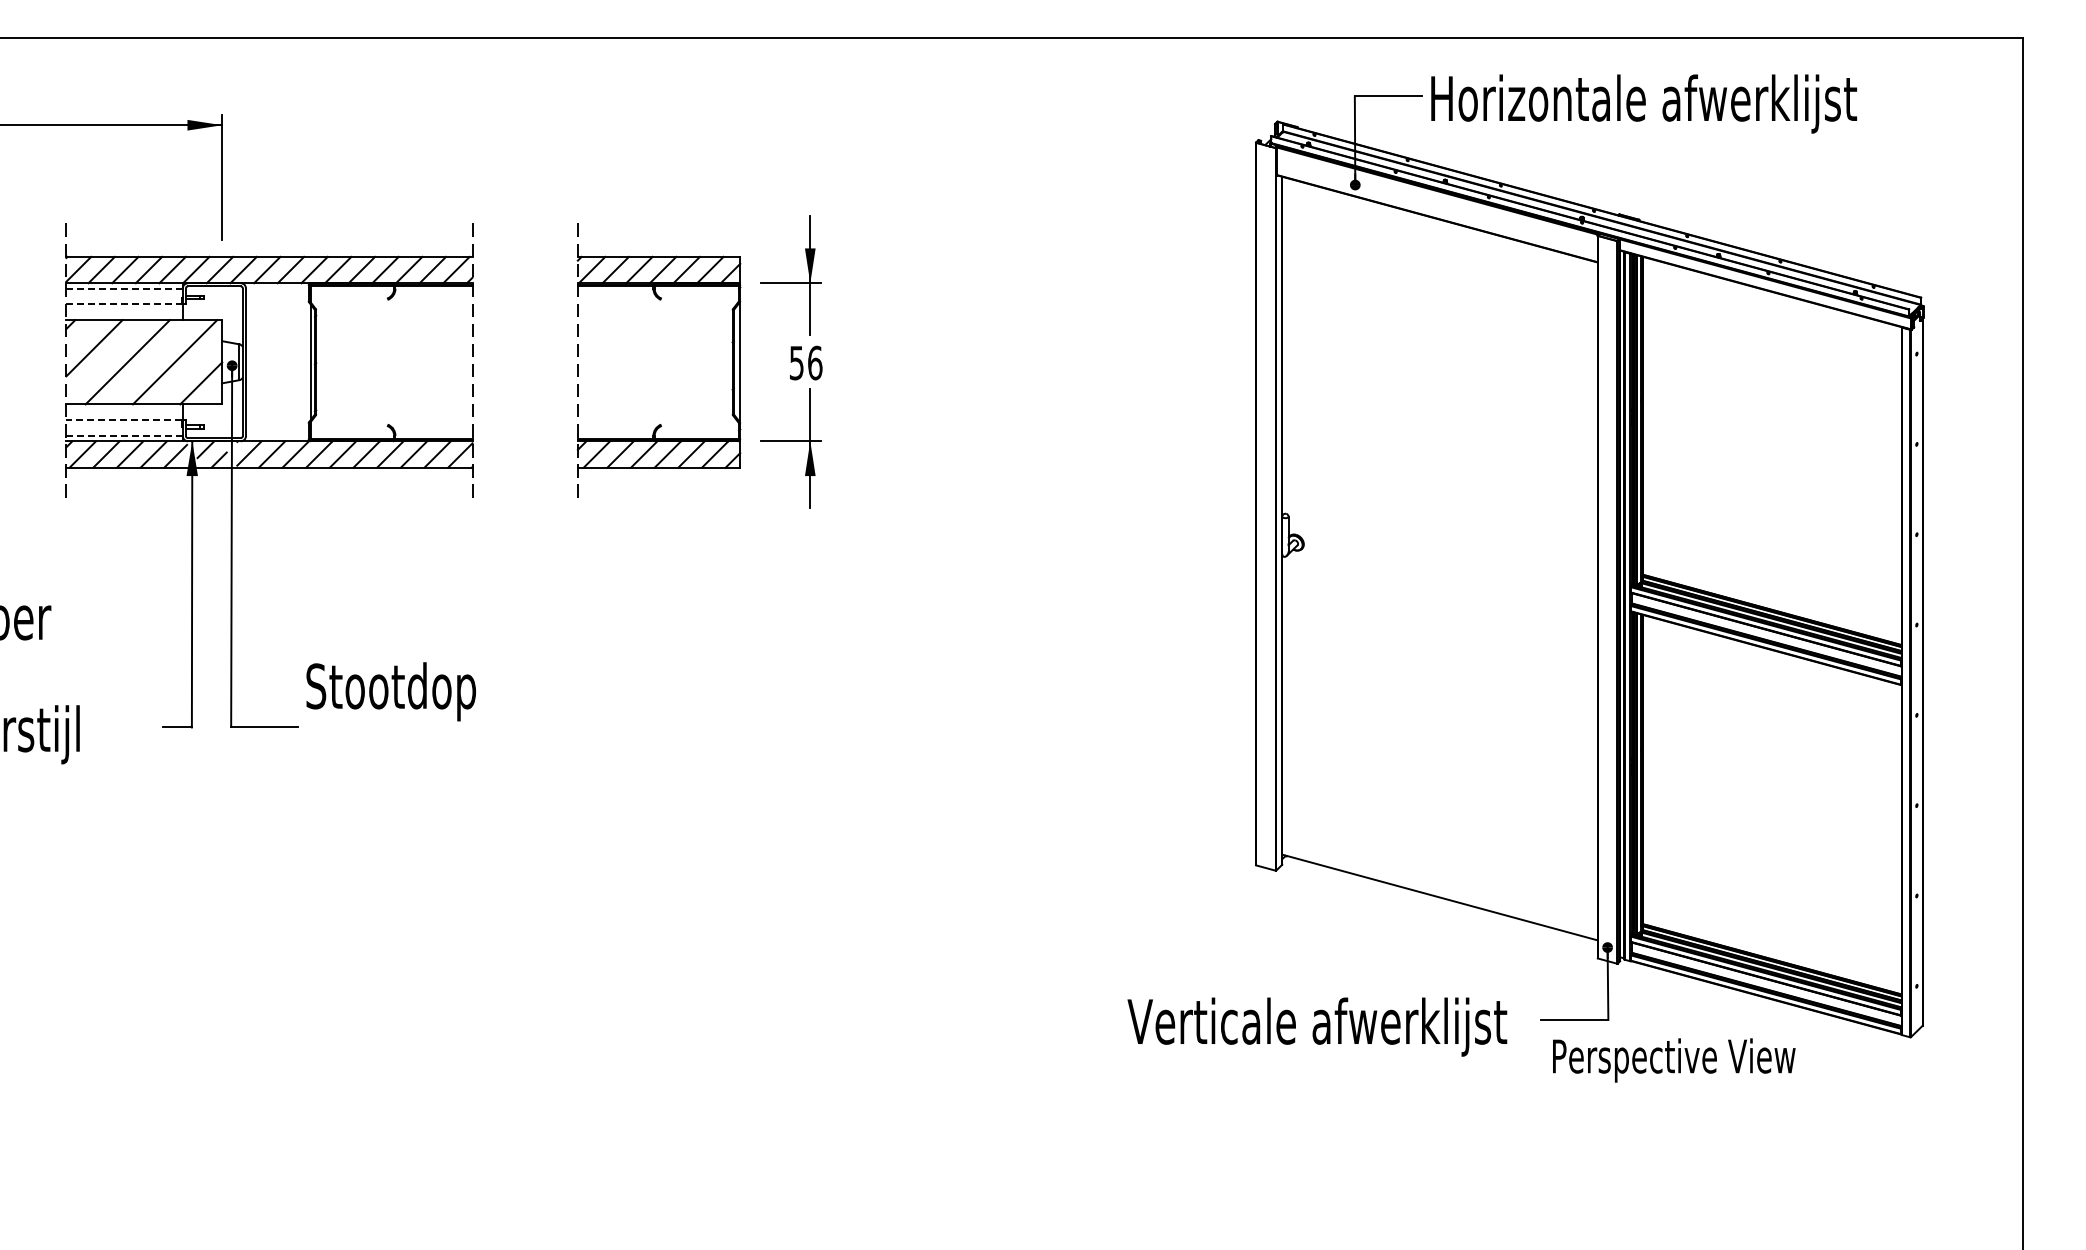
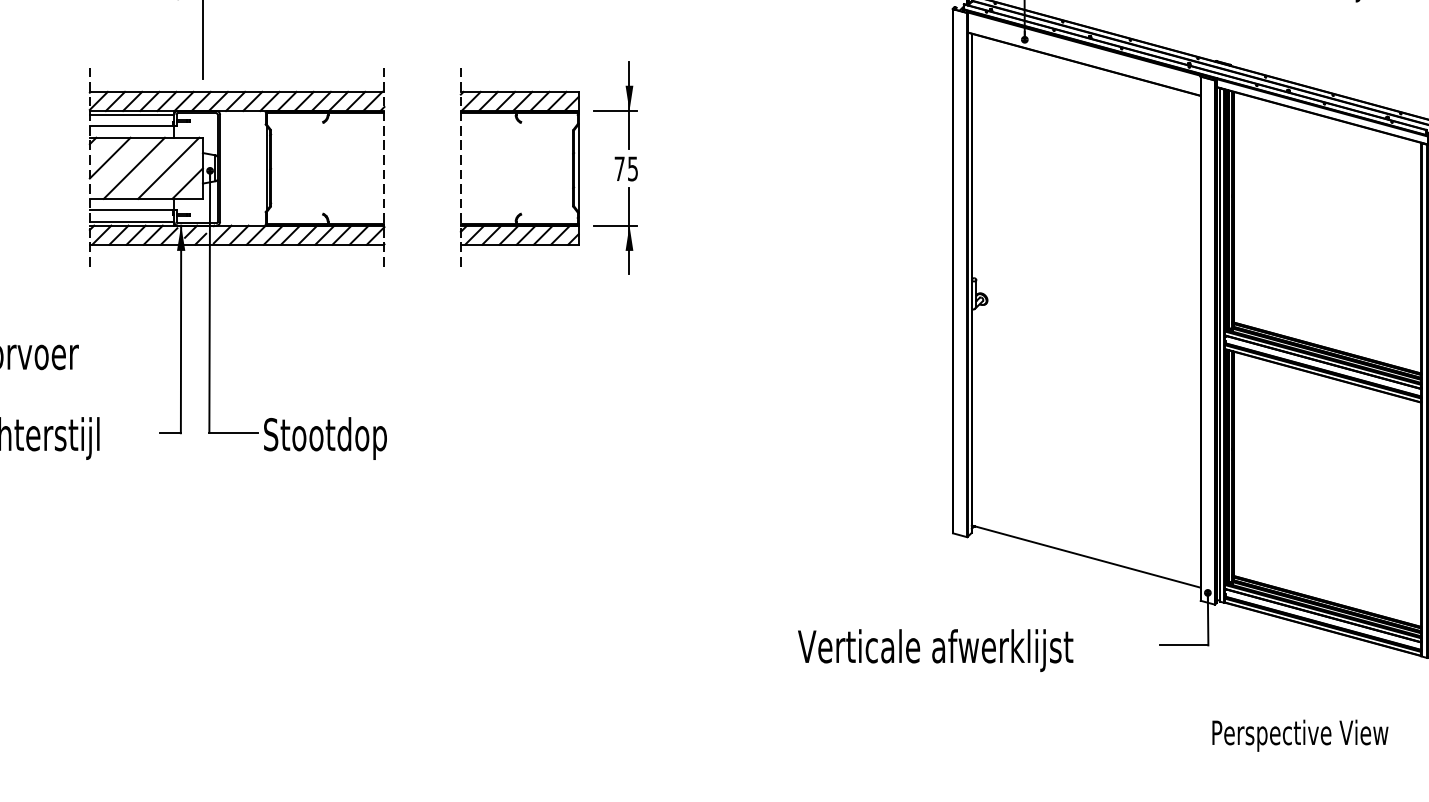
line: (125, 288) -> (132, 114), dashed -> solid
line: (123, 304) -> (131, 126), dashed -> solid
text: (806, 362) -> (626, 168), 56 -> 75
line: (123, 420) -> (131, 210), dashed -> solid
line: (124, 436) -> (131, 222), dashed -> solid
text: (390, 691) -> (324, 438), moved
text: (1317, 1026) -> (935, 650), moved
text: (1674, 1060) -> (1300, 735), moved

